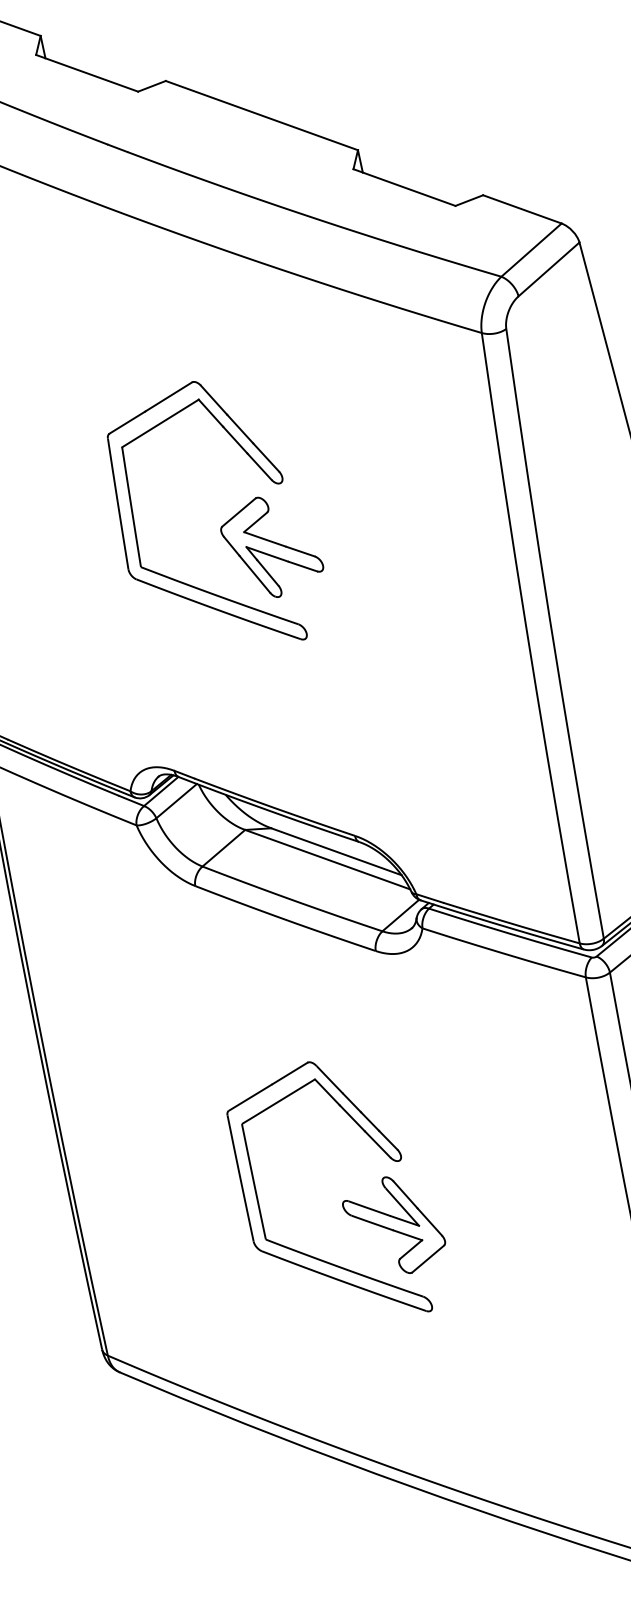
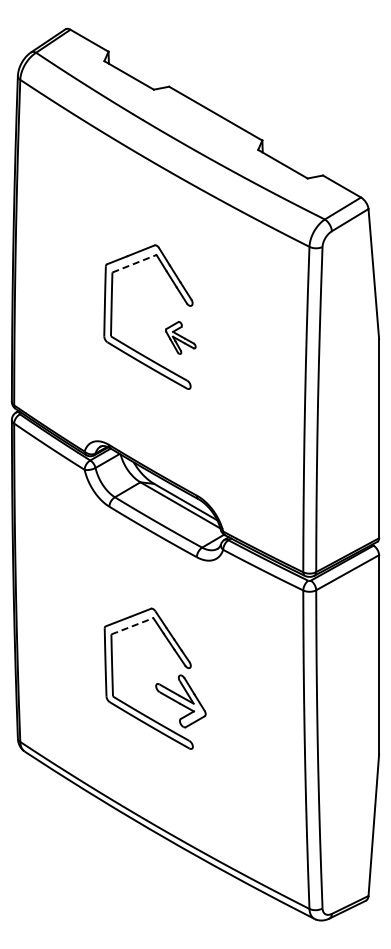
line: (160, 423) -> (134, 263), solid -> dashed
part: (271, 545) -> (180, 337), size x0.6
line: (276, 1102) -> (131, 626), solid -> dashed

